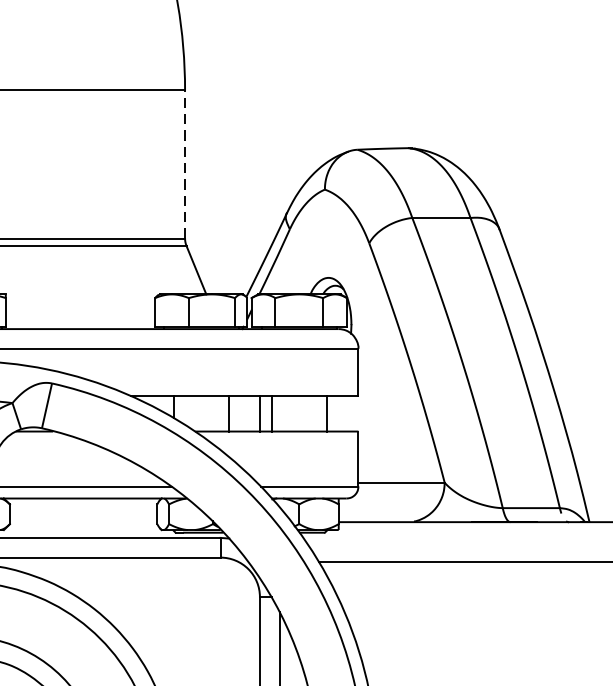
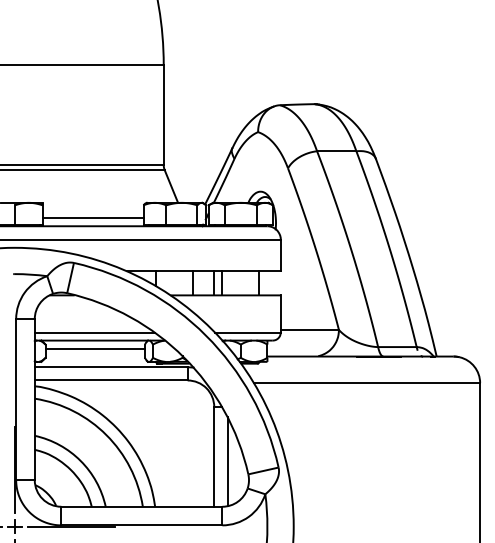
line: (184, 163) -> (163, 114), dashed -> solid
line: (79, 317) -> (92, 218), added
line: (83, 510) -> (95, 348), added

